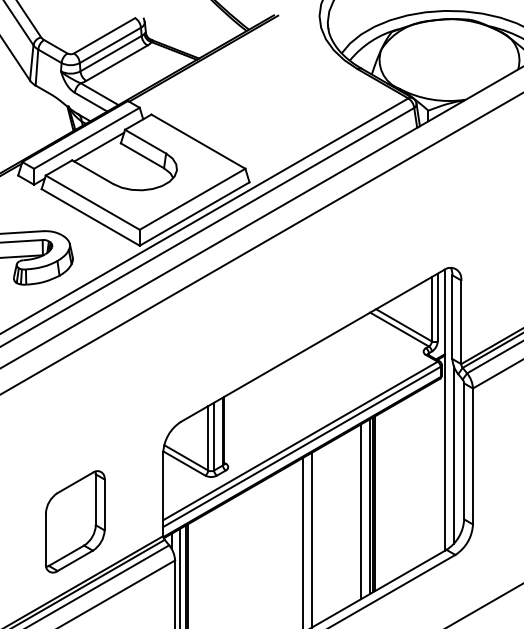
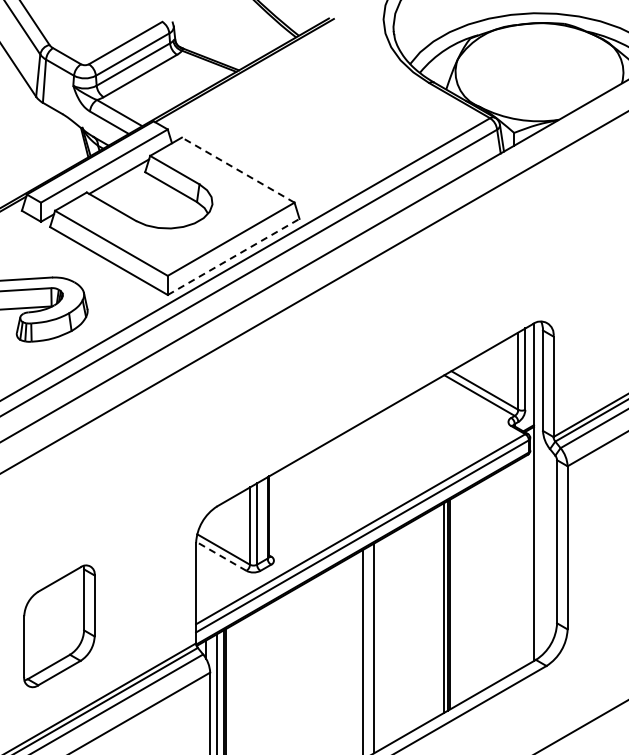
line: (197, 141) -> (237, 169), solid -> dashed
line: (195, 213) -> (234, 256), solid -> dashed
line: (453, 454) -> (544, 545), removed
line: (183, 463) -> (220, 556), solid -> dashed
line: (361, 511) -> (433, 613), removed
part: (75, 522) -> (59, 626), moved

